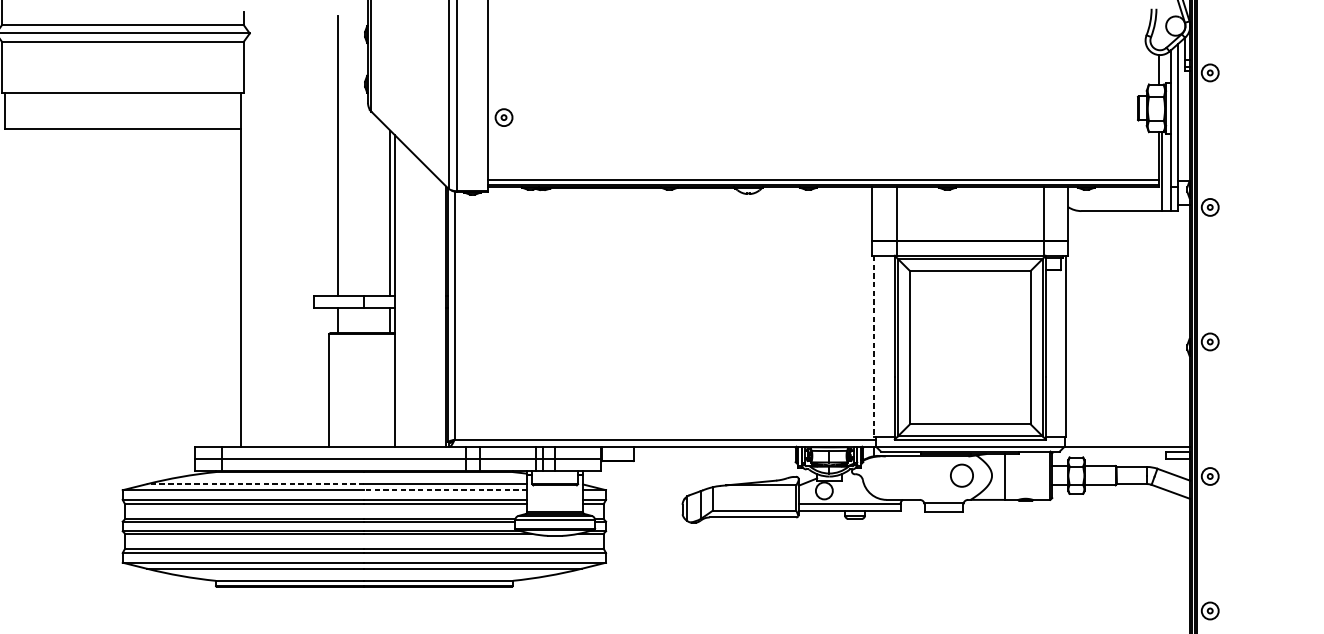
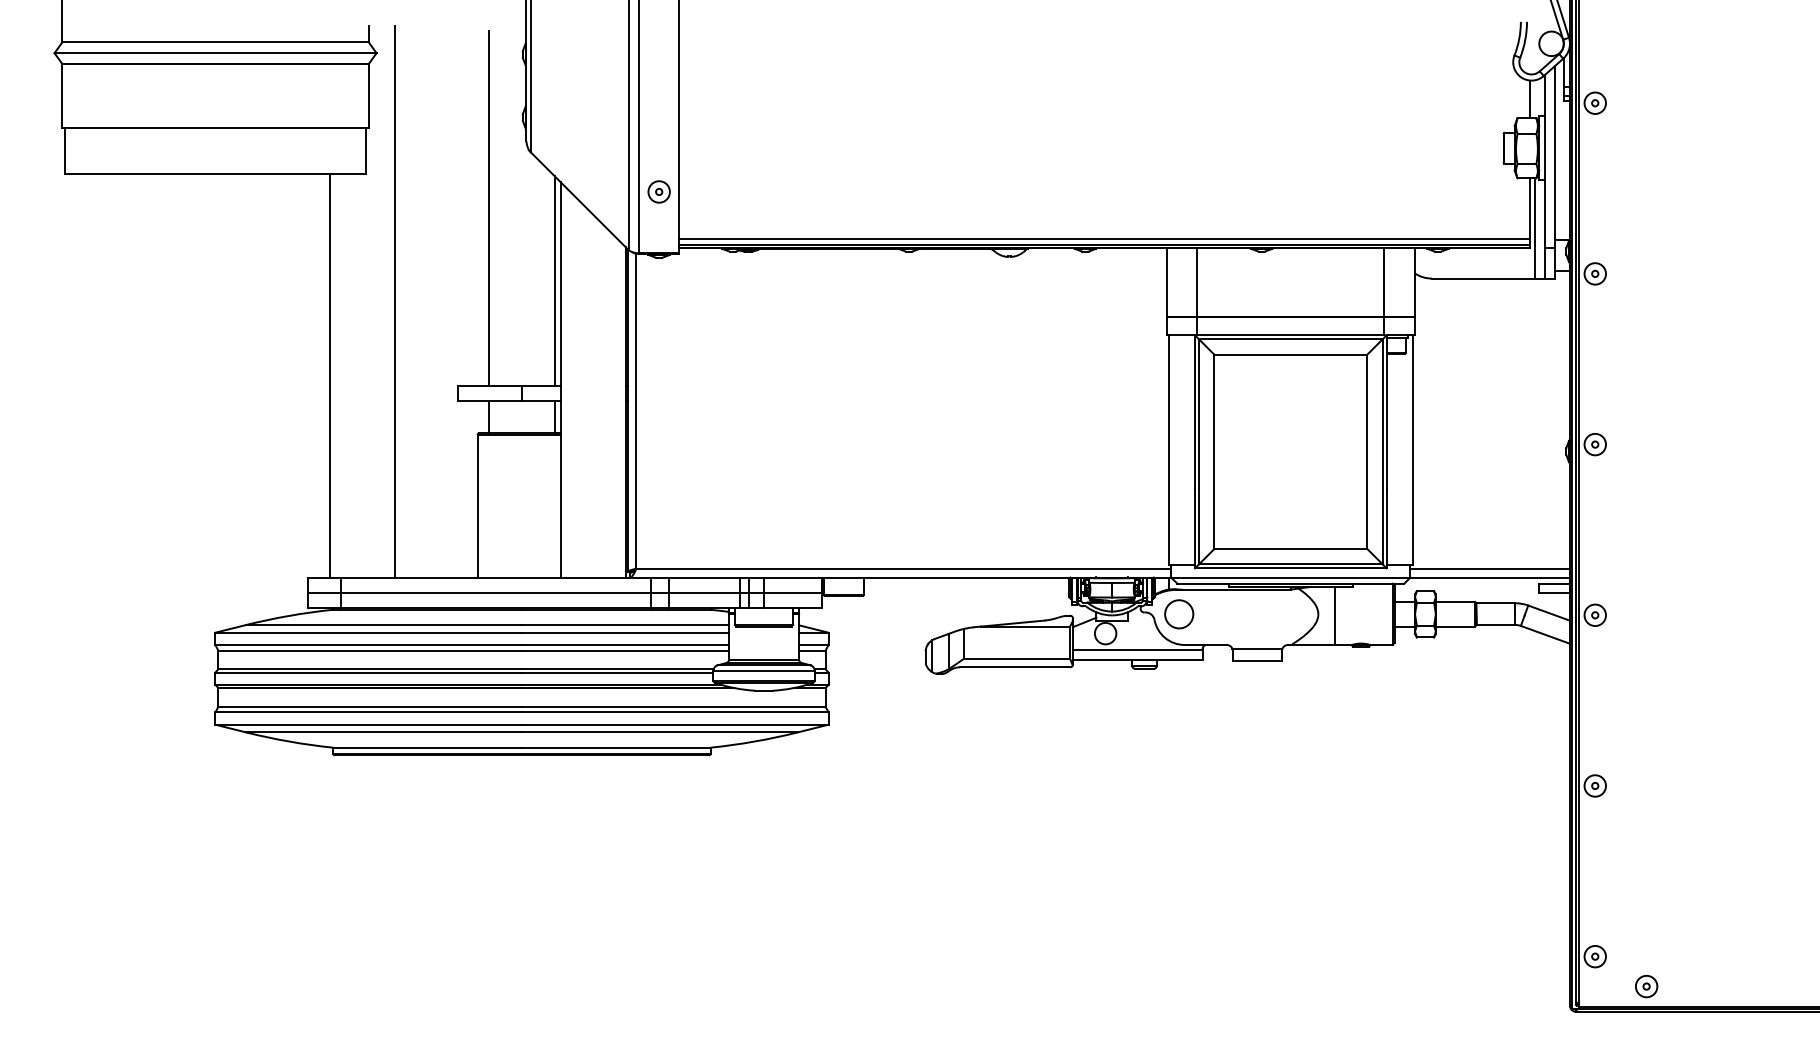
part: (503, 117) -> (658, 191), moved
line: (264, 229) -> (395, 301), added
line: (241, 287) -> (329, 375), moved
line: (873, 346) -> (1168, 450), dashed -> solid
line: (1126, 439) -> (1489, 568), added
circle: (962, 475) -> (1179, 614), moved
line: (256, 484) -> (384, 625), dashed -> solid
line: (445, 490) -> (624, 632), dashed -> solid

